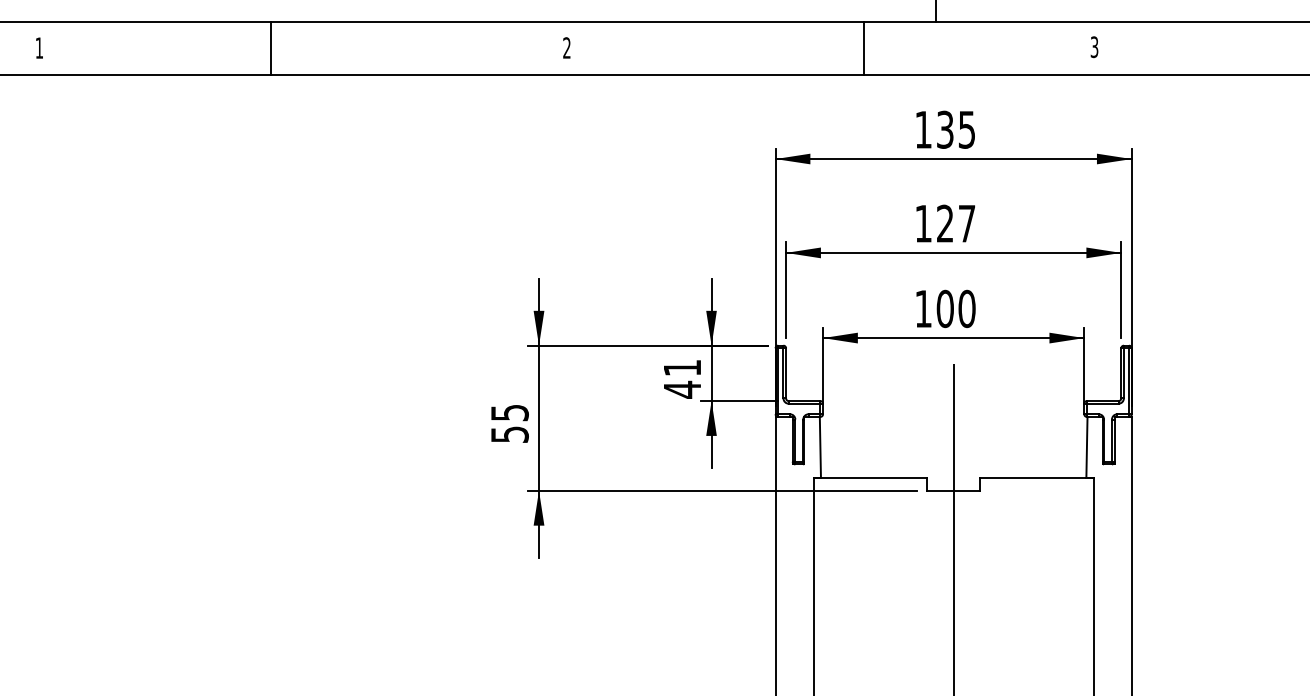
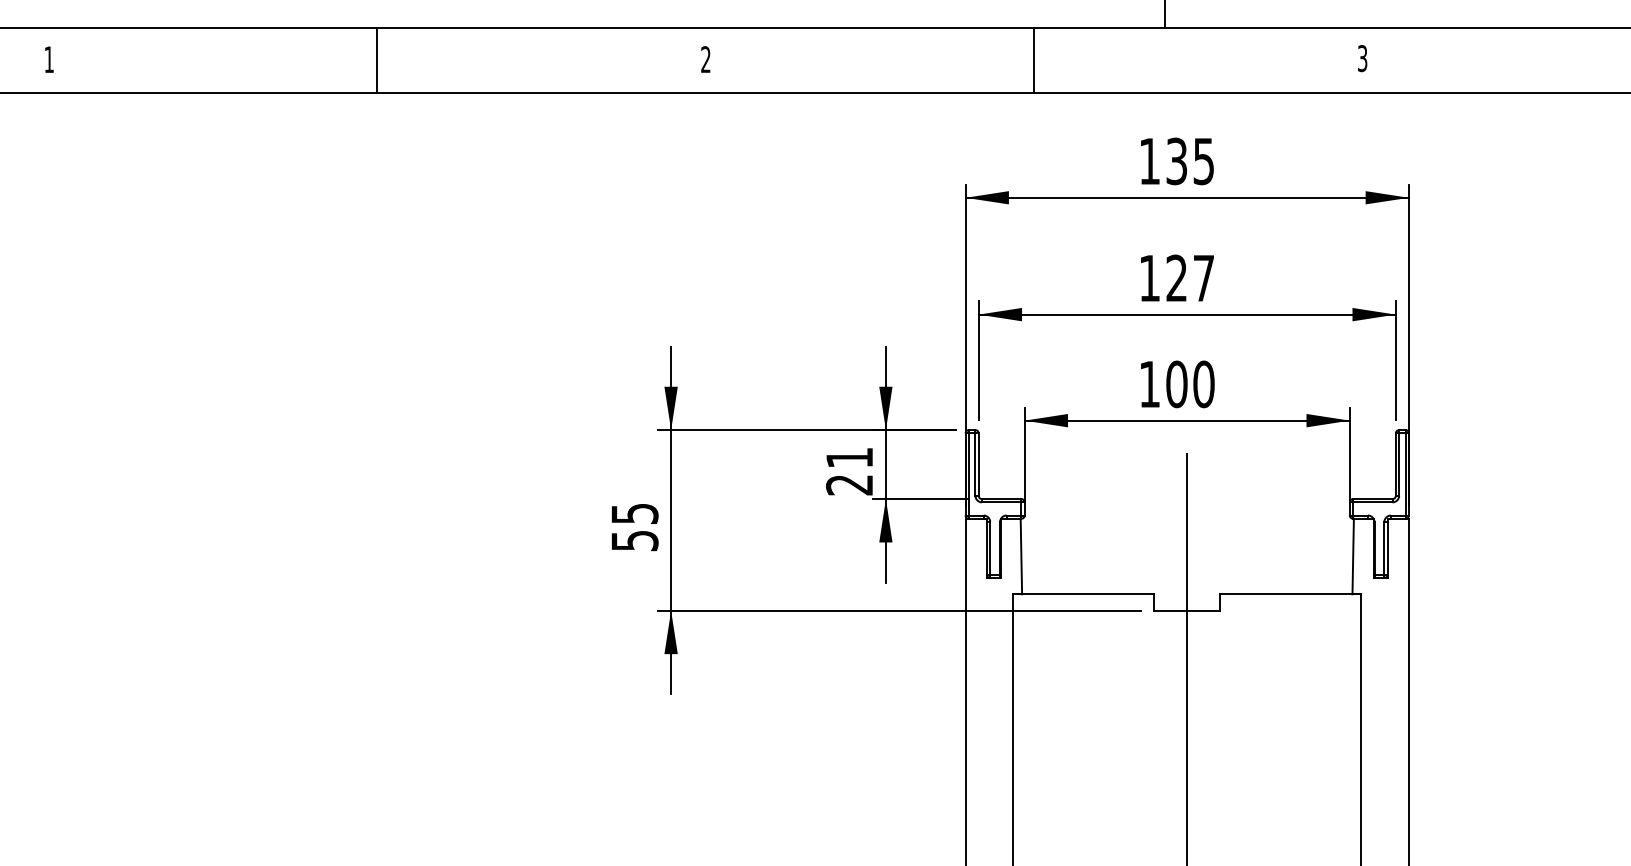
line: (270, 48) -> (376, 60), moved
line: (863, 48) -> (1033, 60), moved
text: (681, 389) -> (848, 484), 41 -> 21

